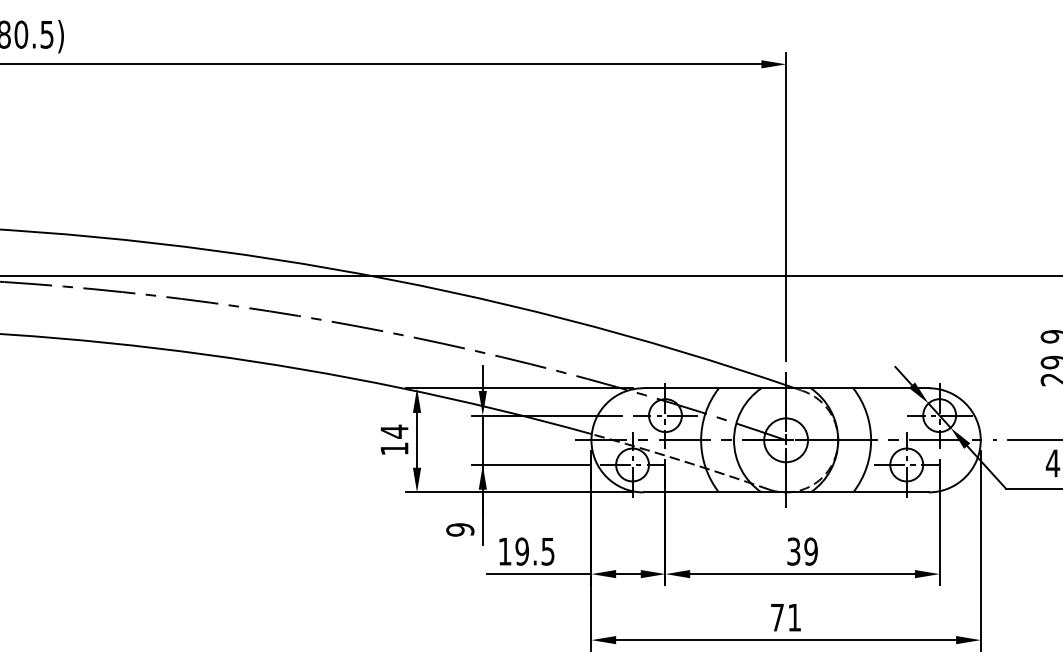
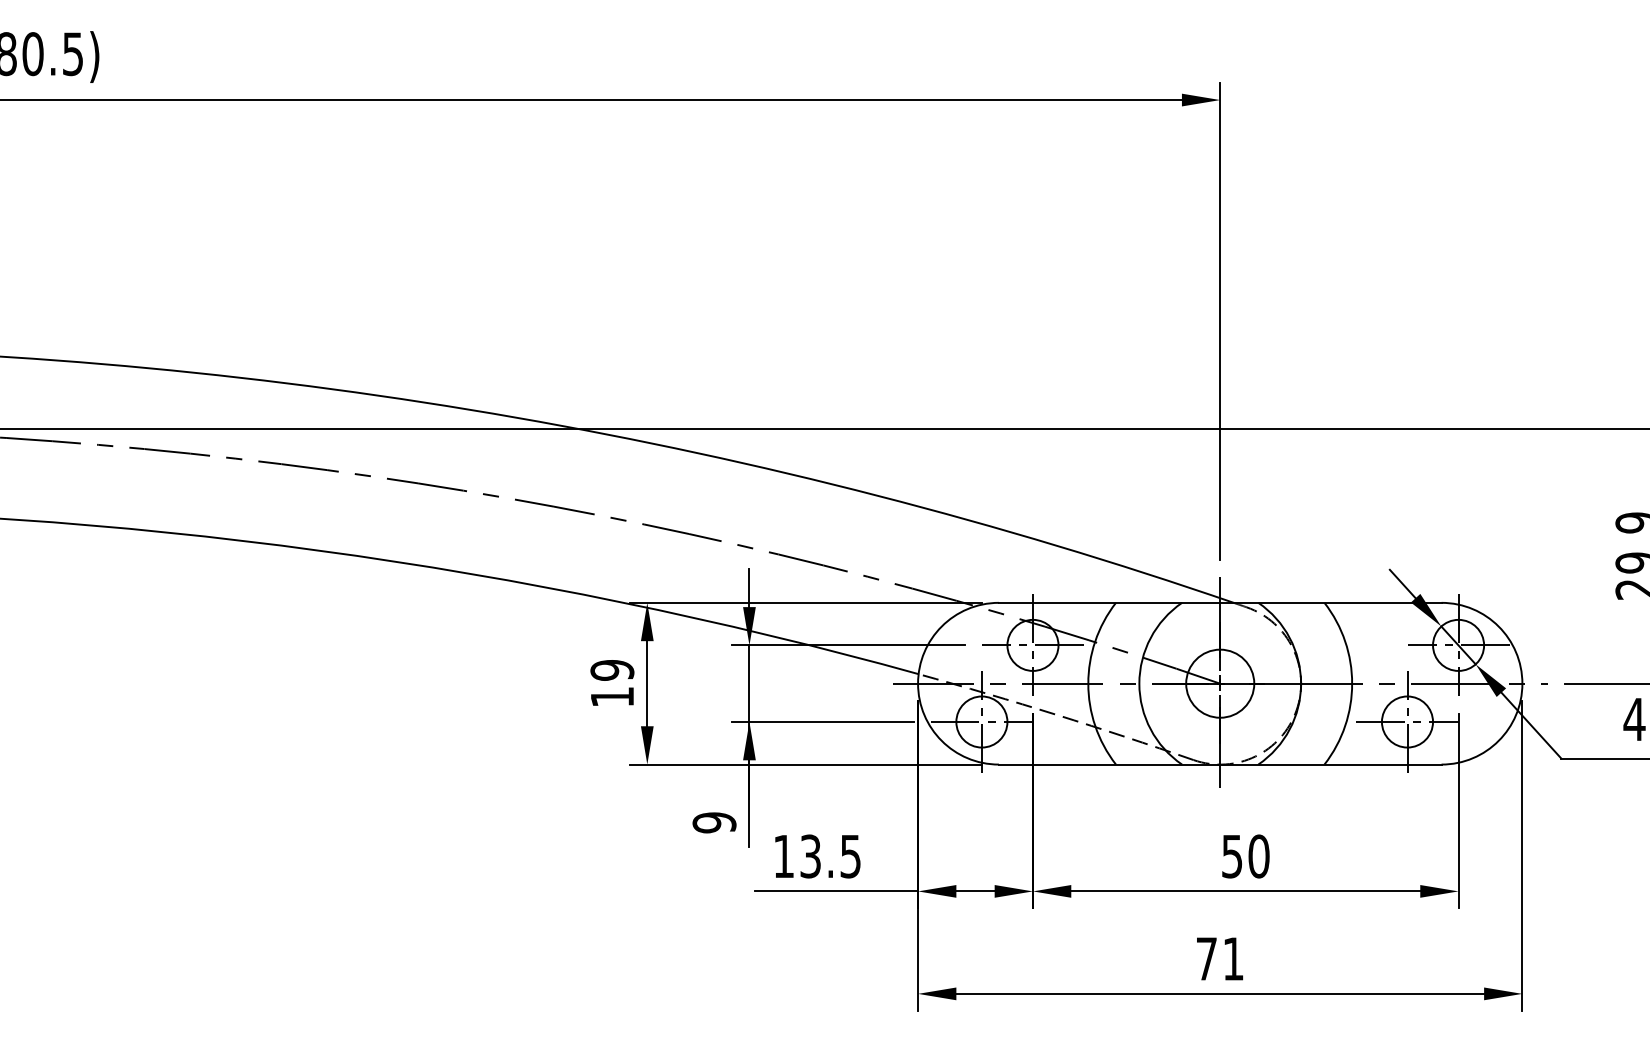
text: (394, 431) -> (612, 670), 14 -> 19
text: (521, 551) -> (809, 856), 19.5 -> 13.5
text: (802, 551) -> (1245, 856), 39 -> 50

